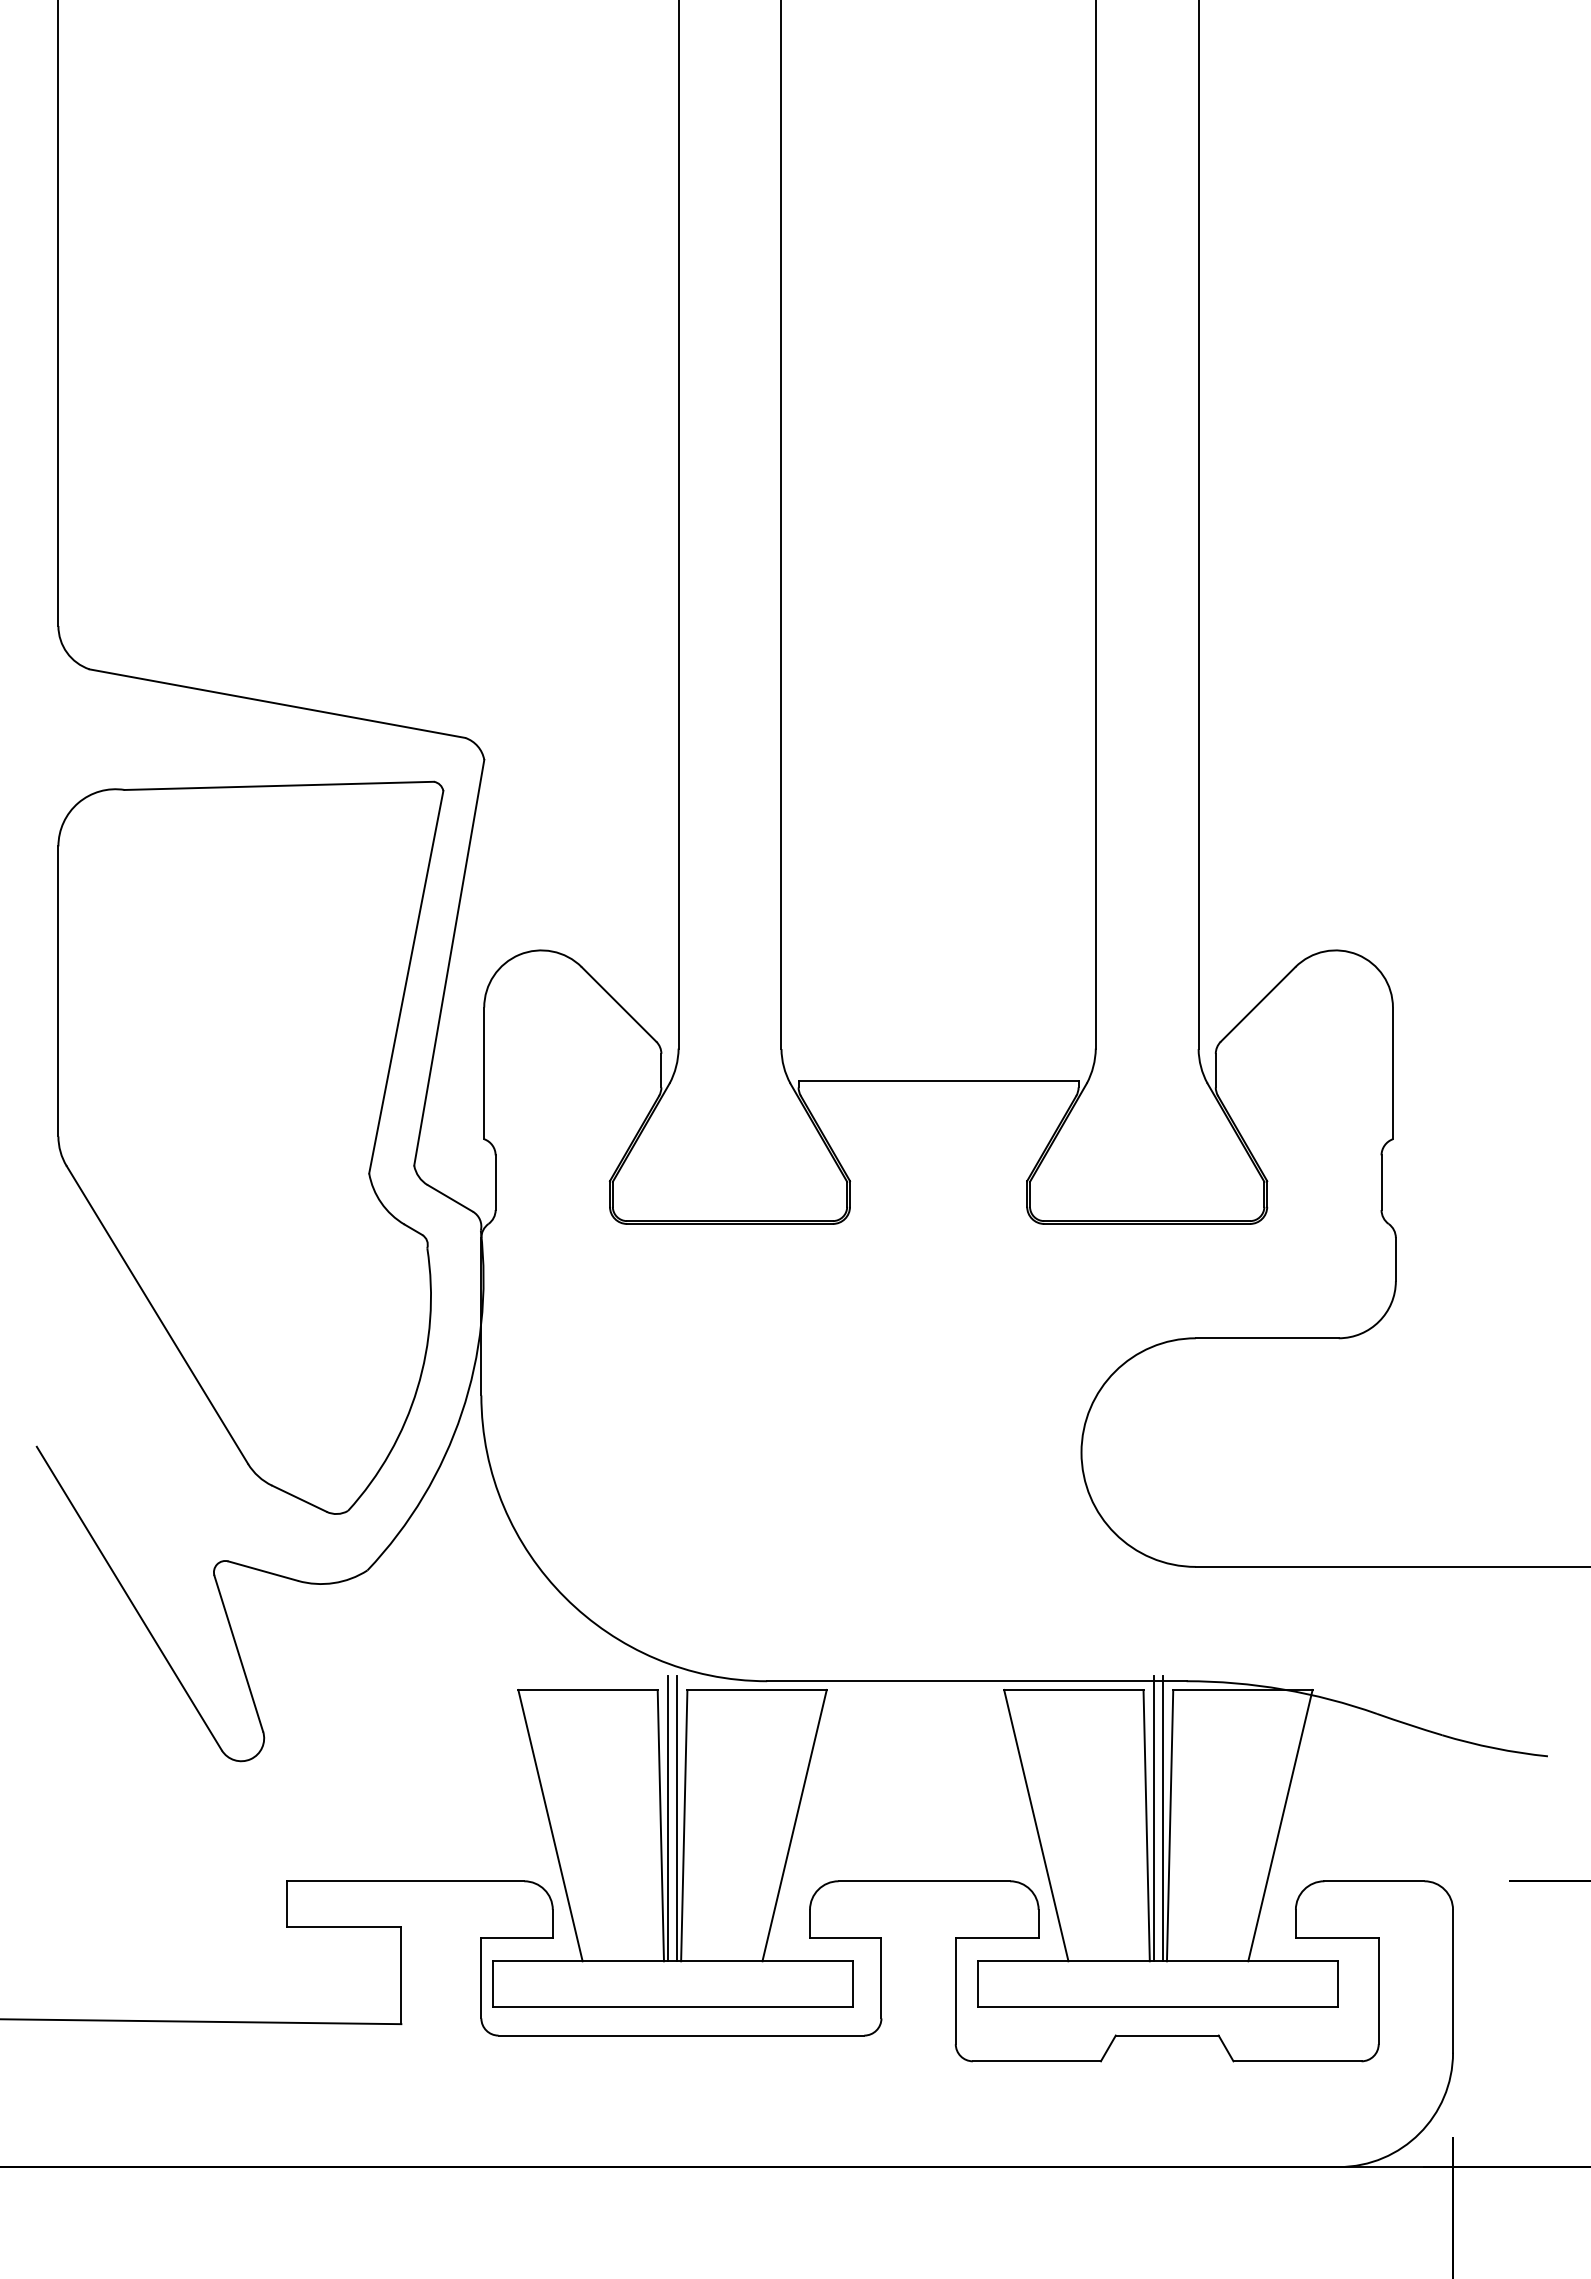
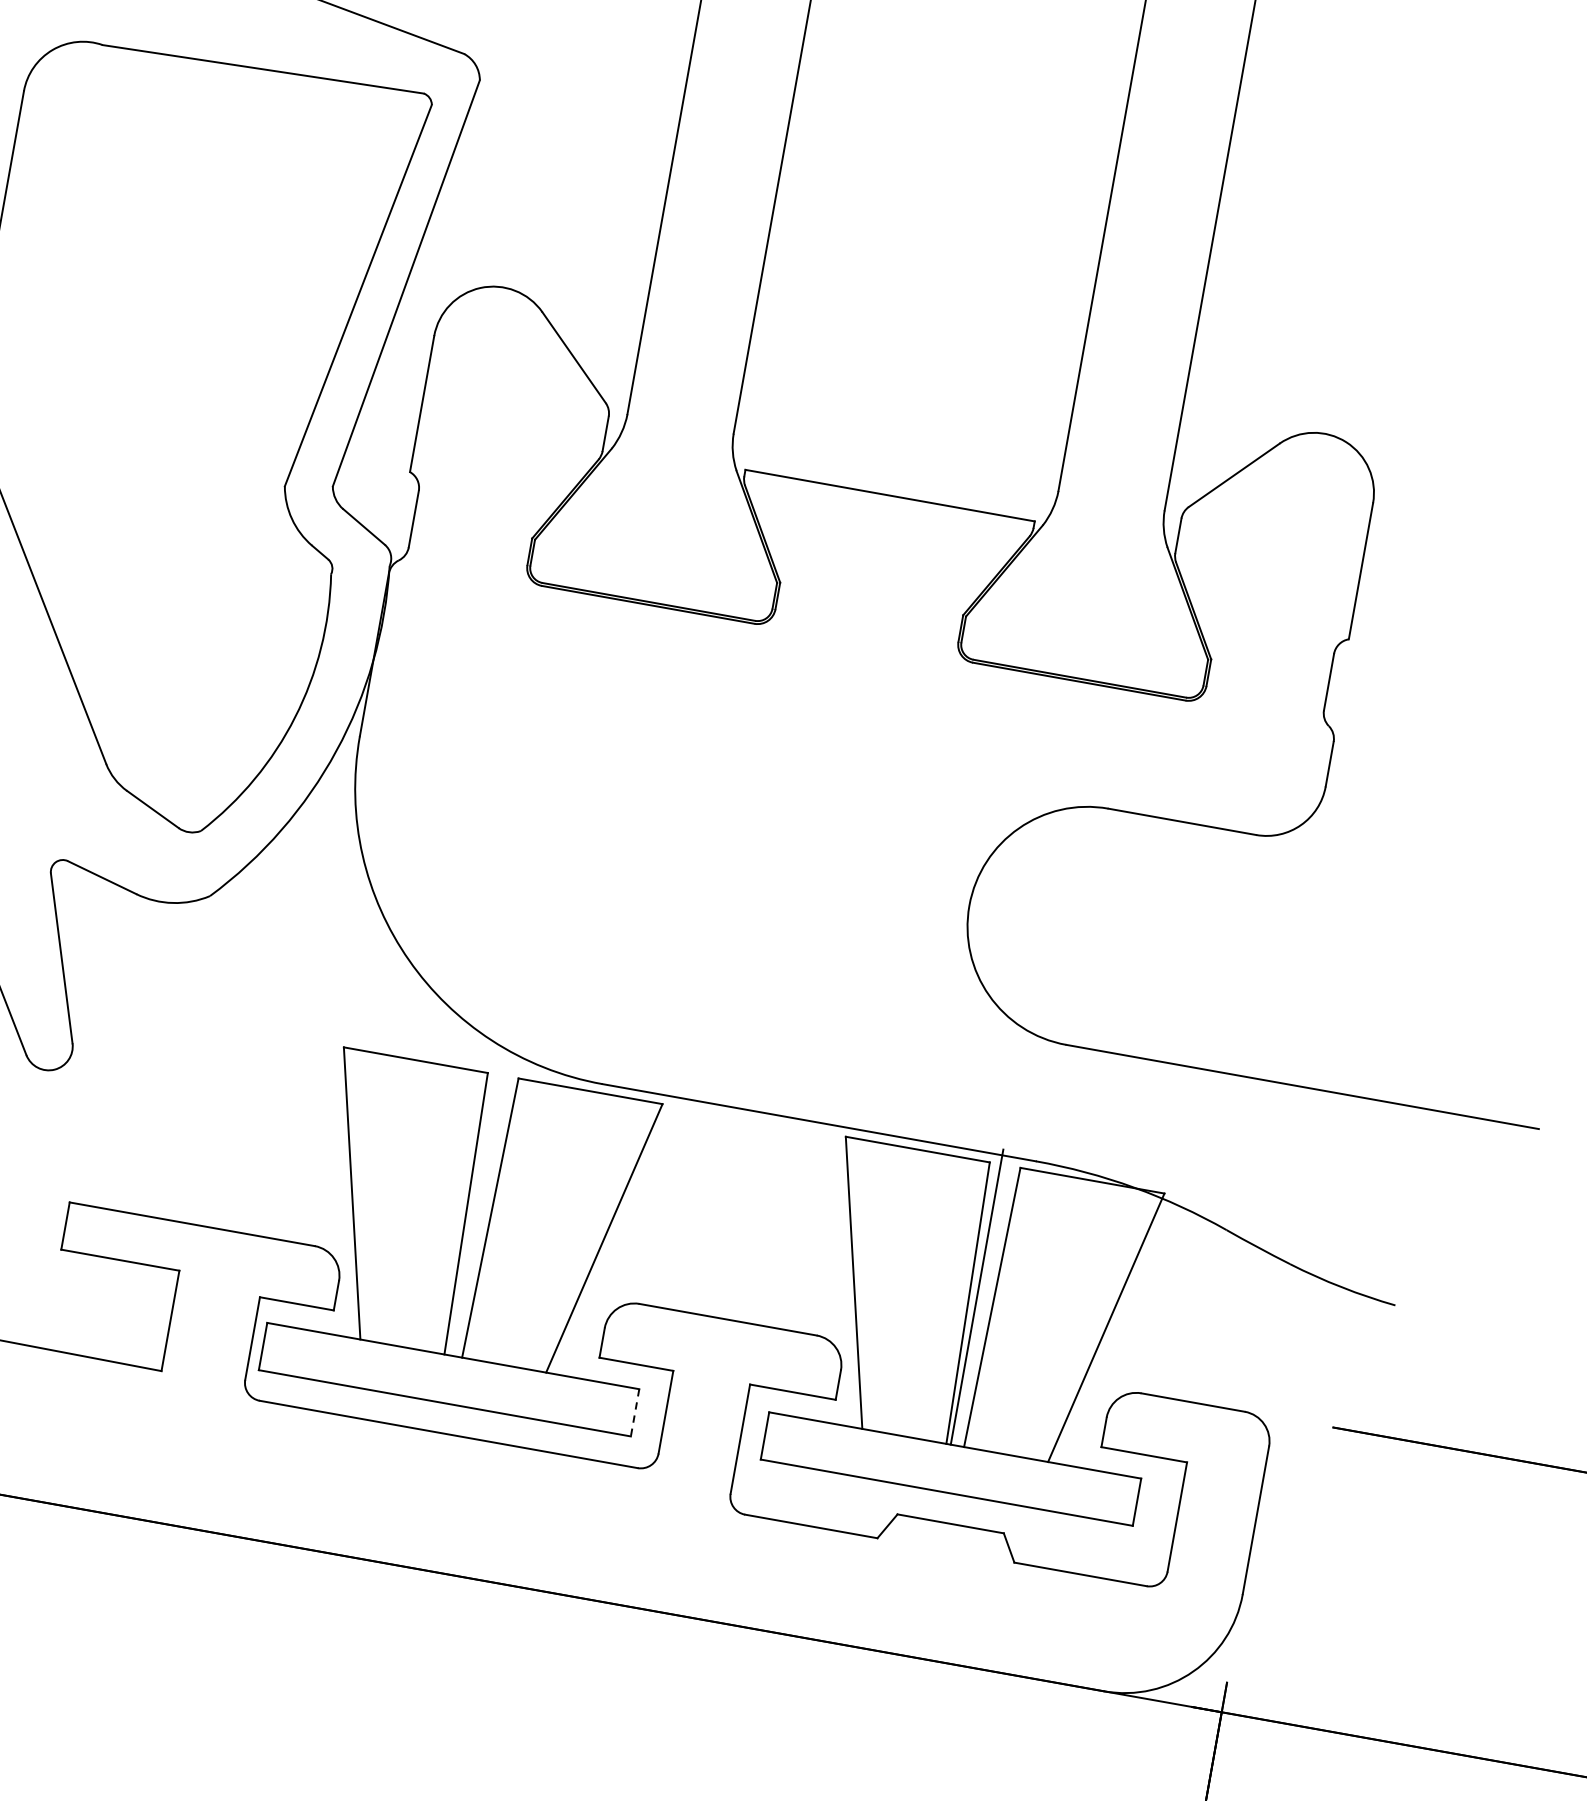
line: (668, 1818) -> (475, 1207), removed
line: (676, 1818) -> (483, 1209), removed
line: (1162, 1818) -> (985, 1298), removed
line: (852, 1984) -> (634, 1413), solid -> dashed

